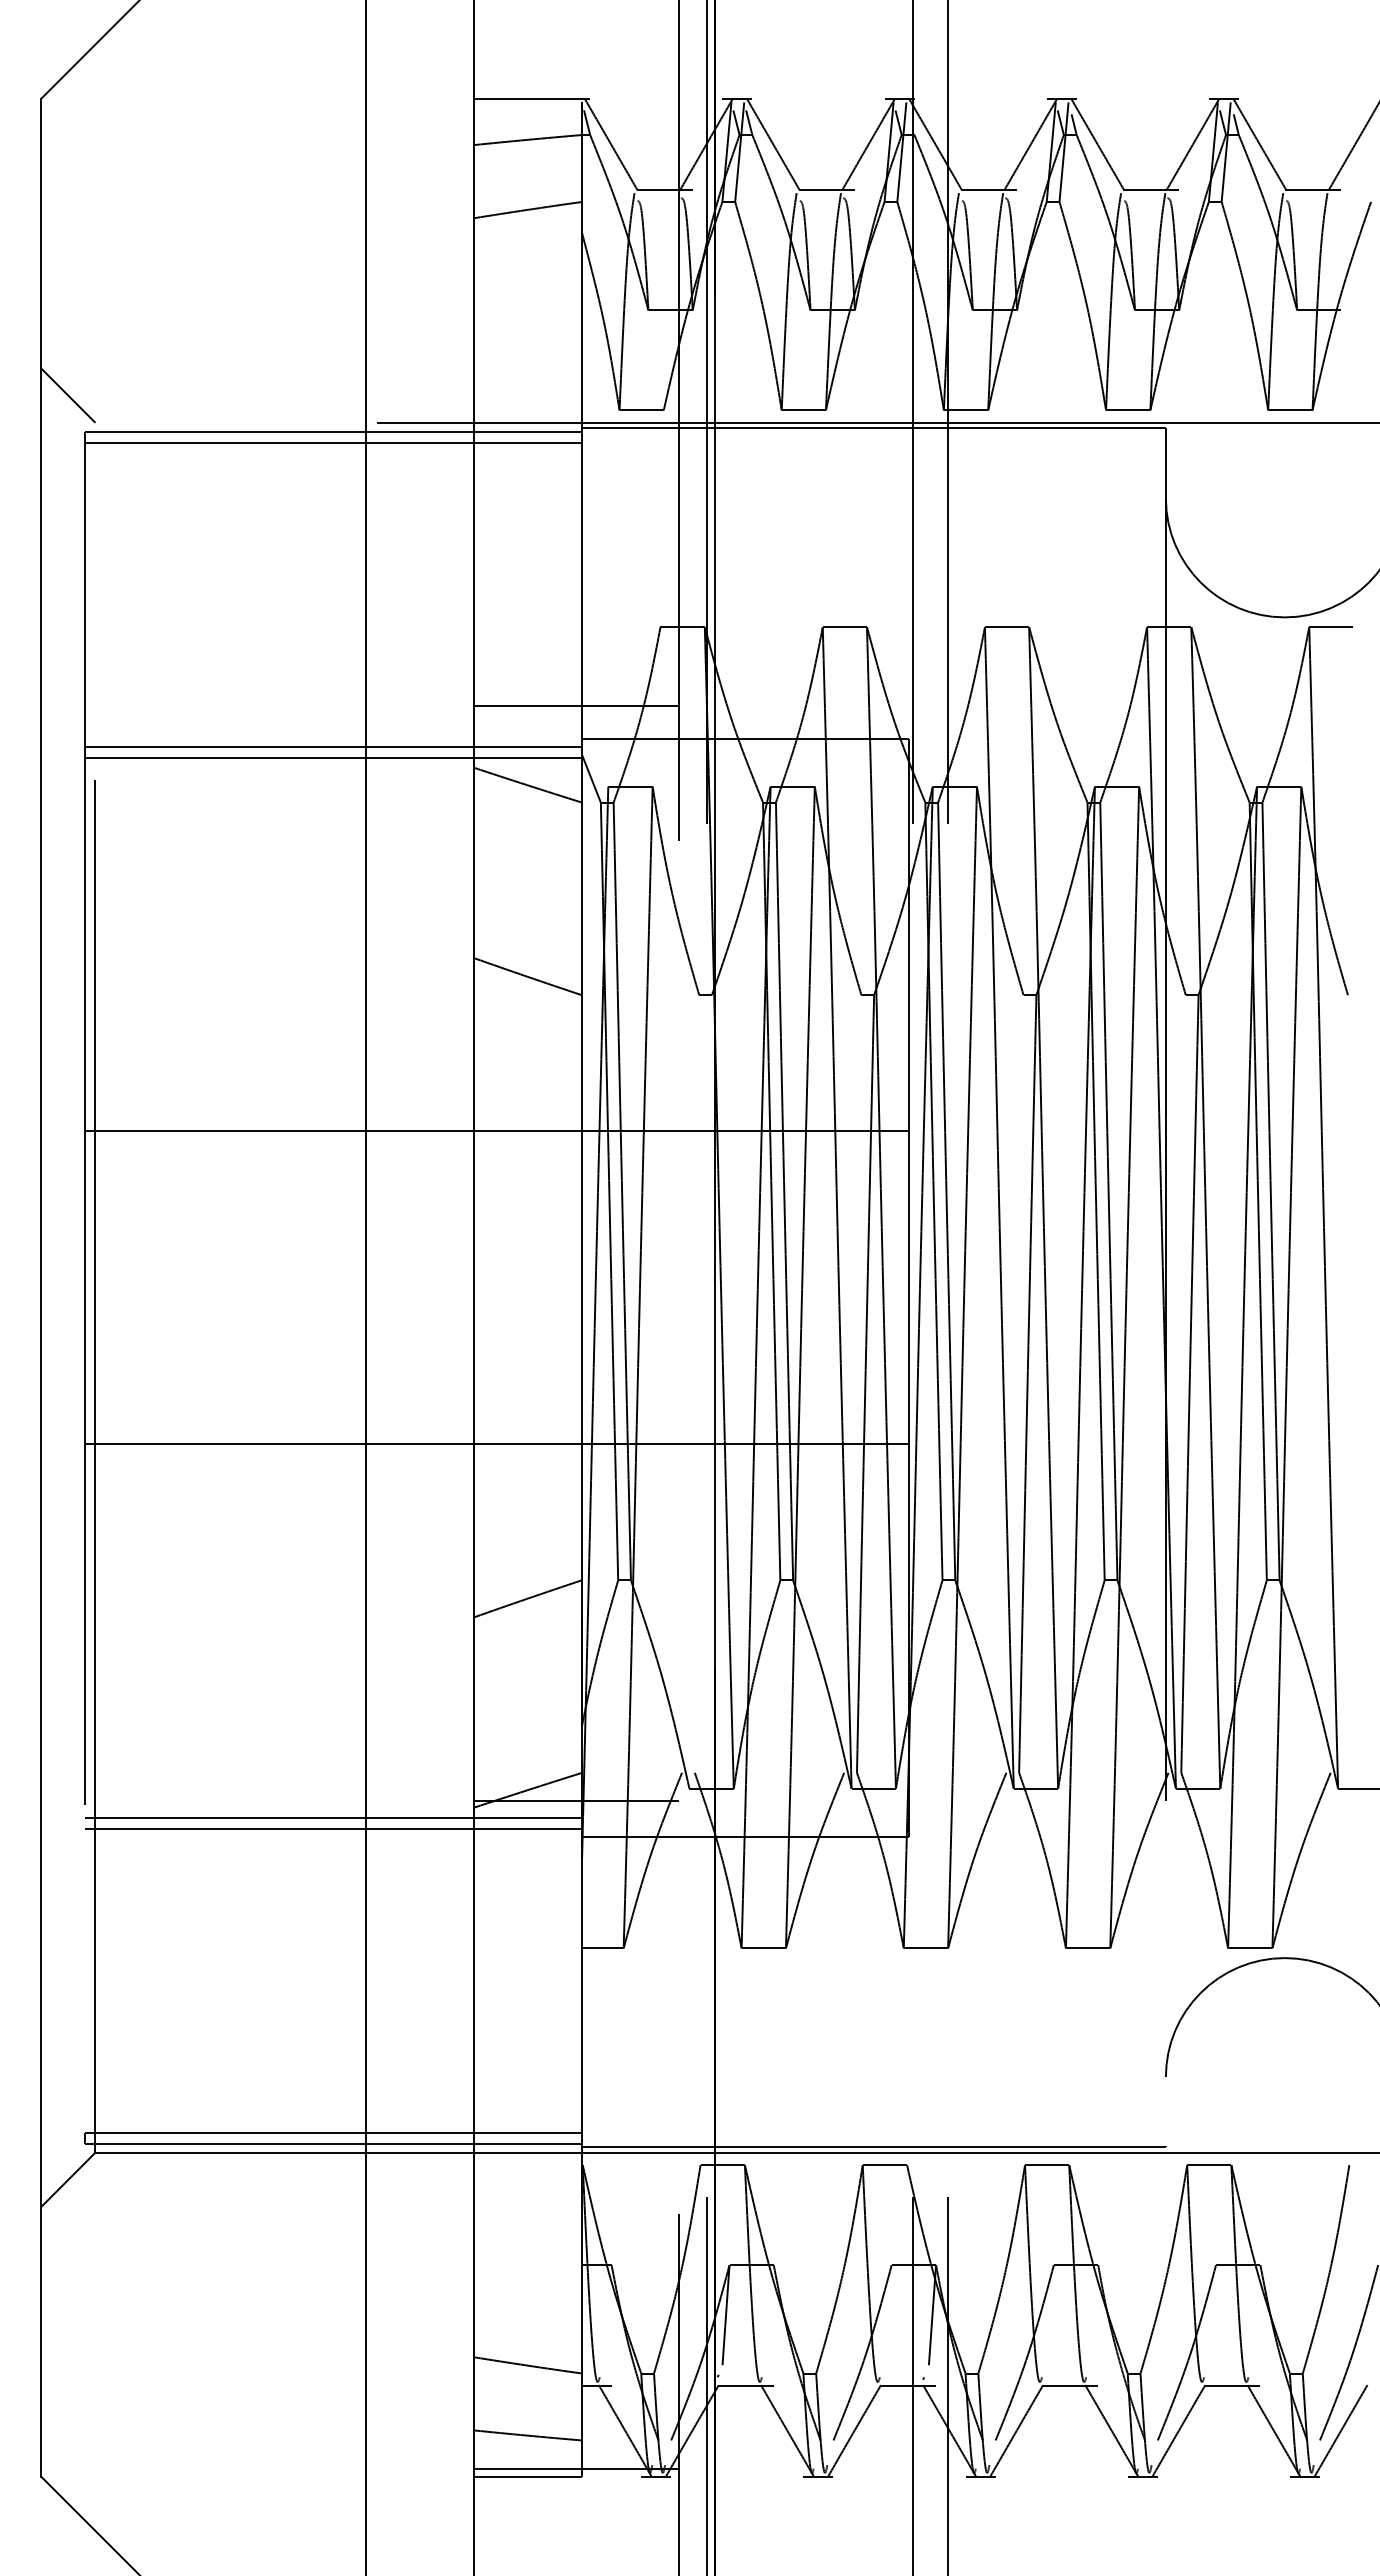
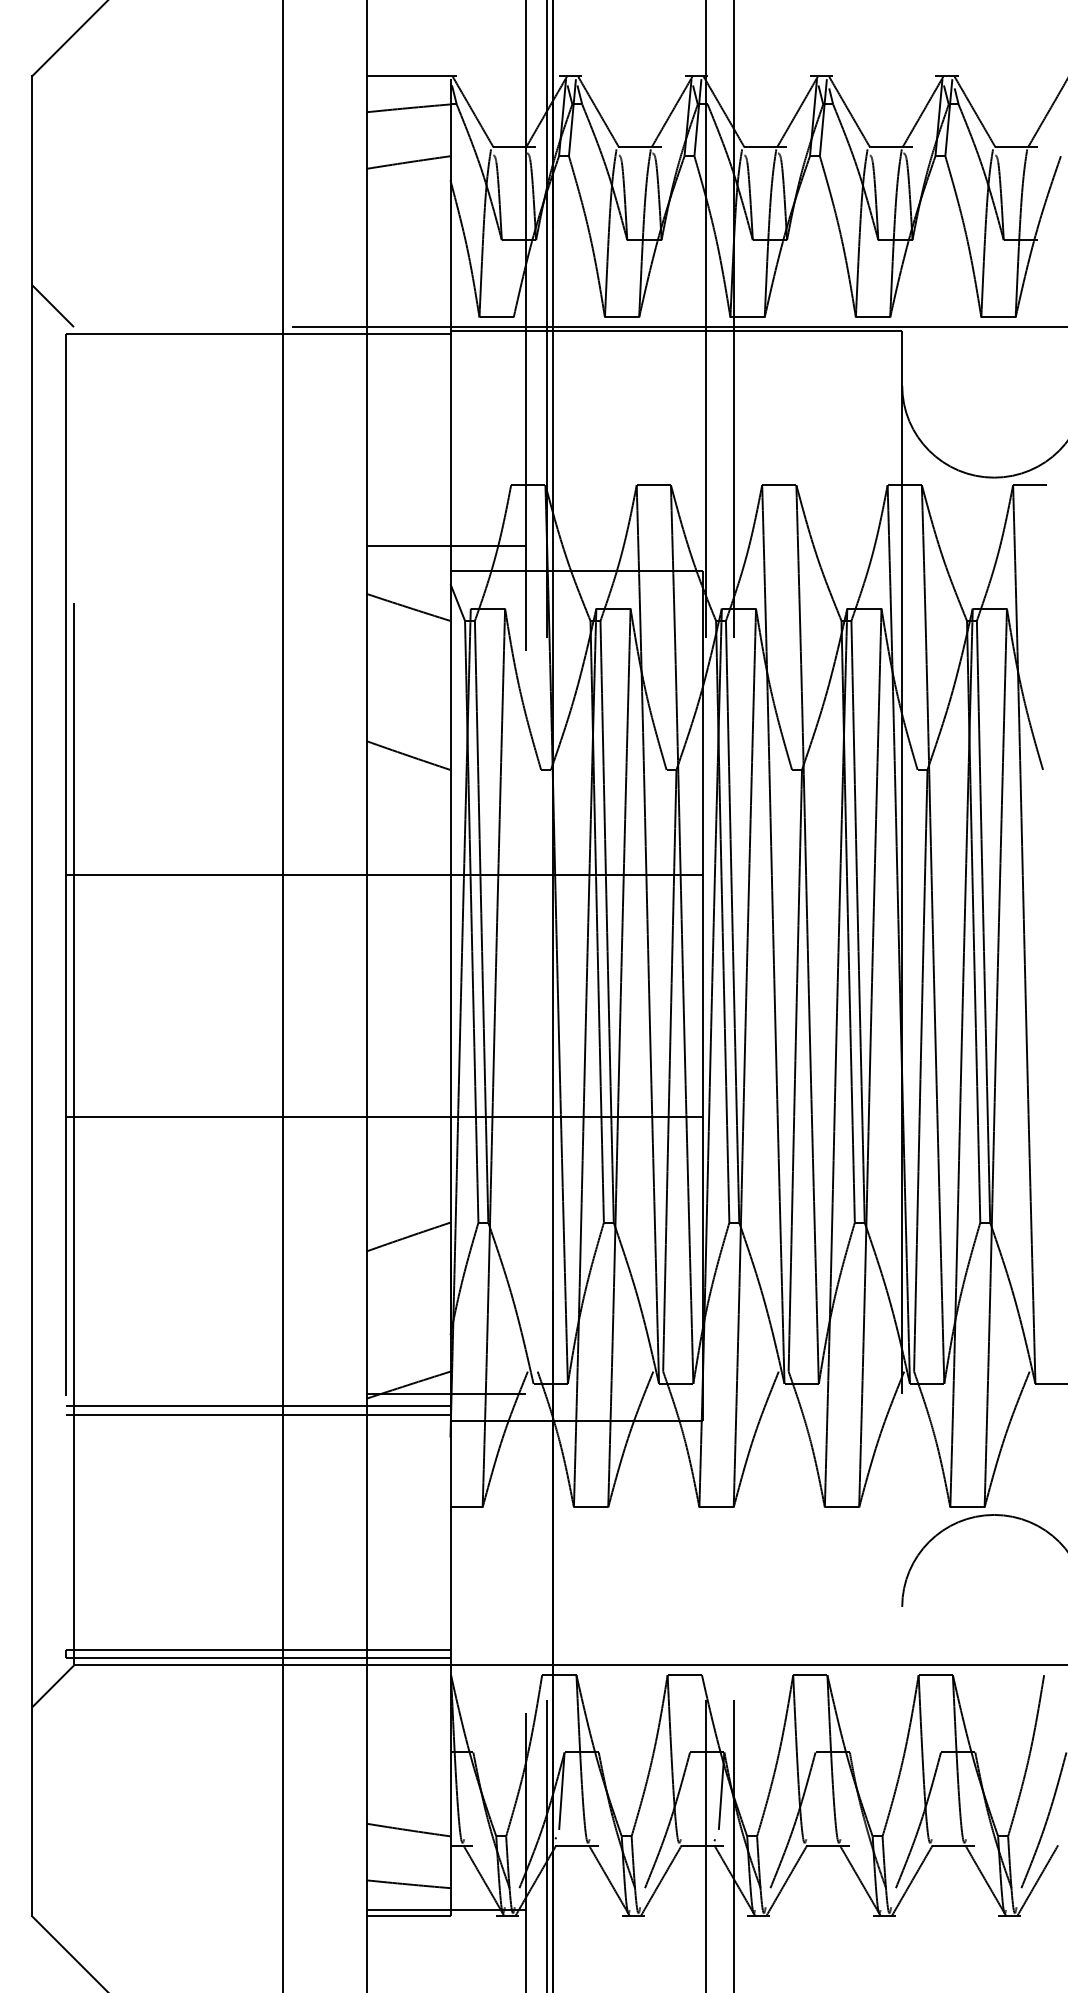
line: (333, 442) -> (258, 342), removed
line: (333, 746) -> (258, 577), removed
line: (333, 757) -> (258, 586), removed
line: (873, 2147) -> (675, 1661), removed

